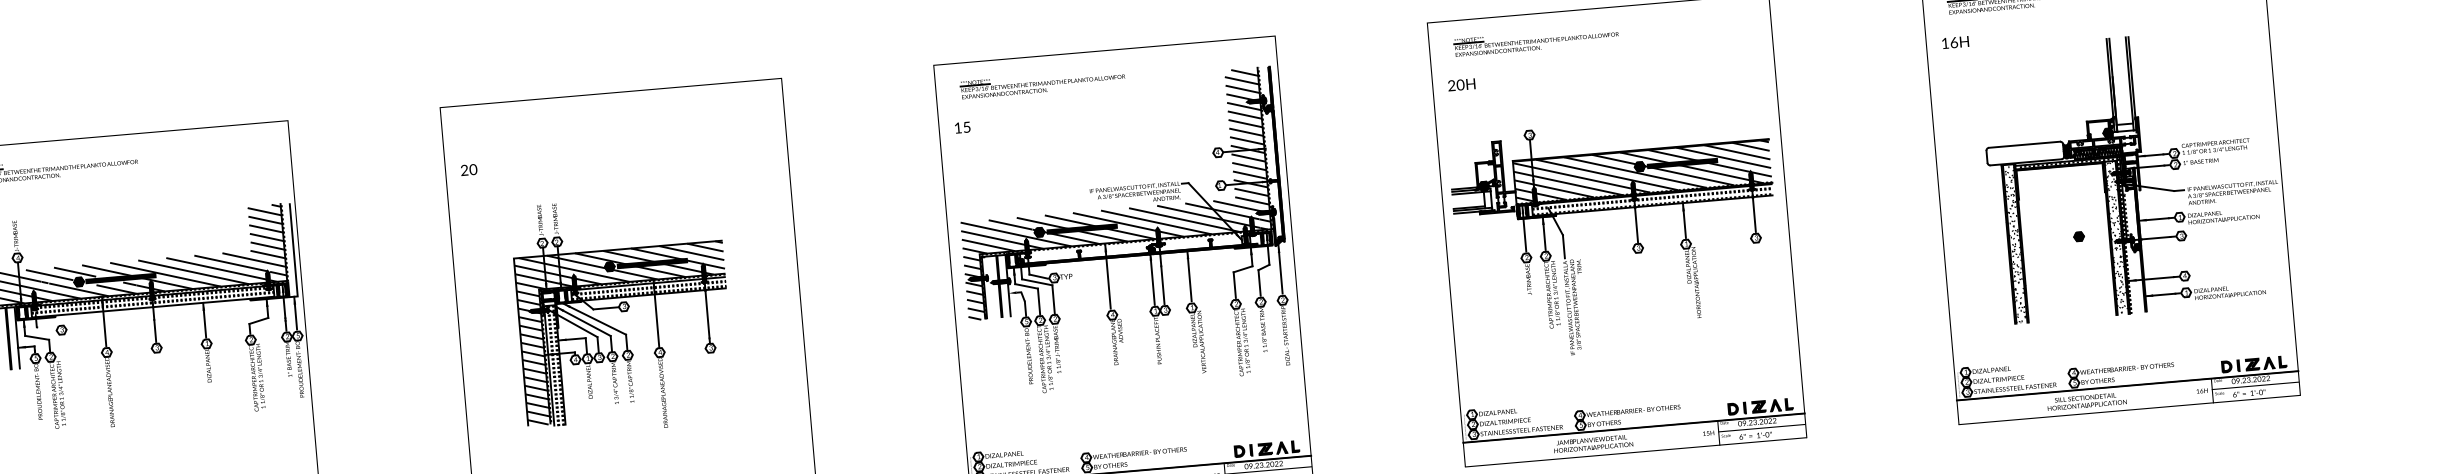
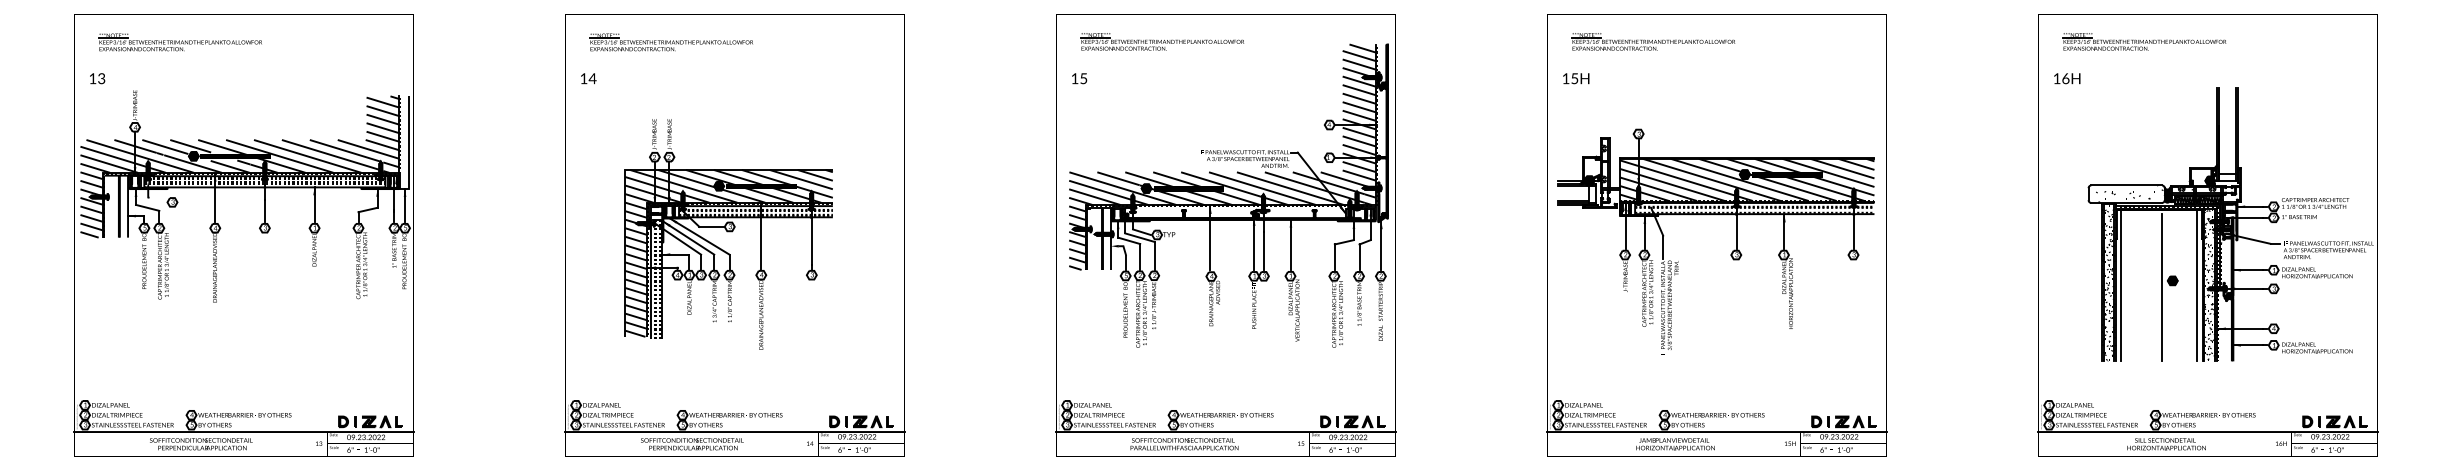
text: (1456, 85) -> (1570, 78), 20H -> 15H
part: (548, 126) -> (670, 42), added
hatch: (2048, 150) -> (2149, 193), added
text: (469, 169) -> (588, 78), 20 -> 14
line: (2104, 239) -> (2197, 285), added
line: (2068, 244) -> (2161, 287), added
line: (2027, 245) -> (2121, 285), added

